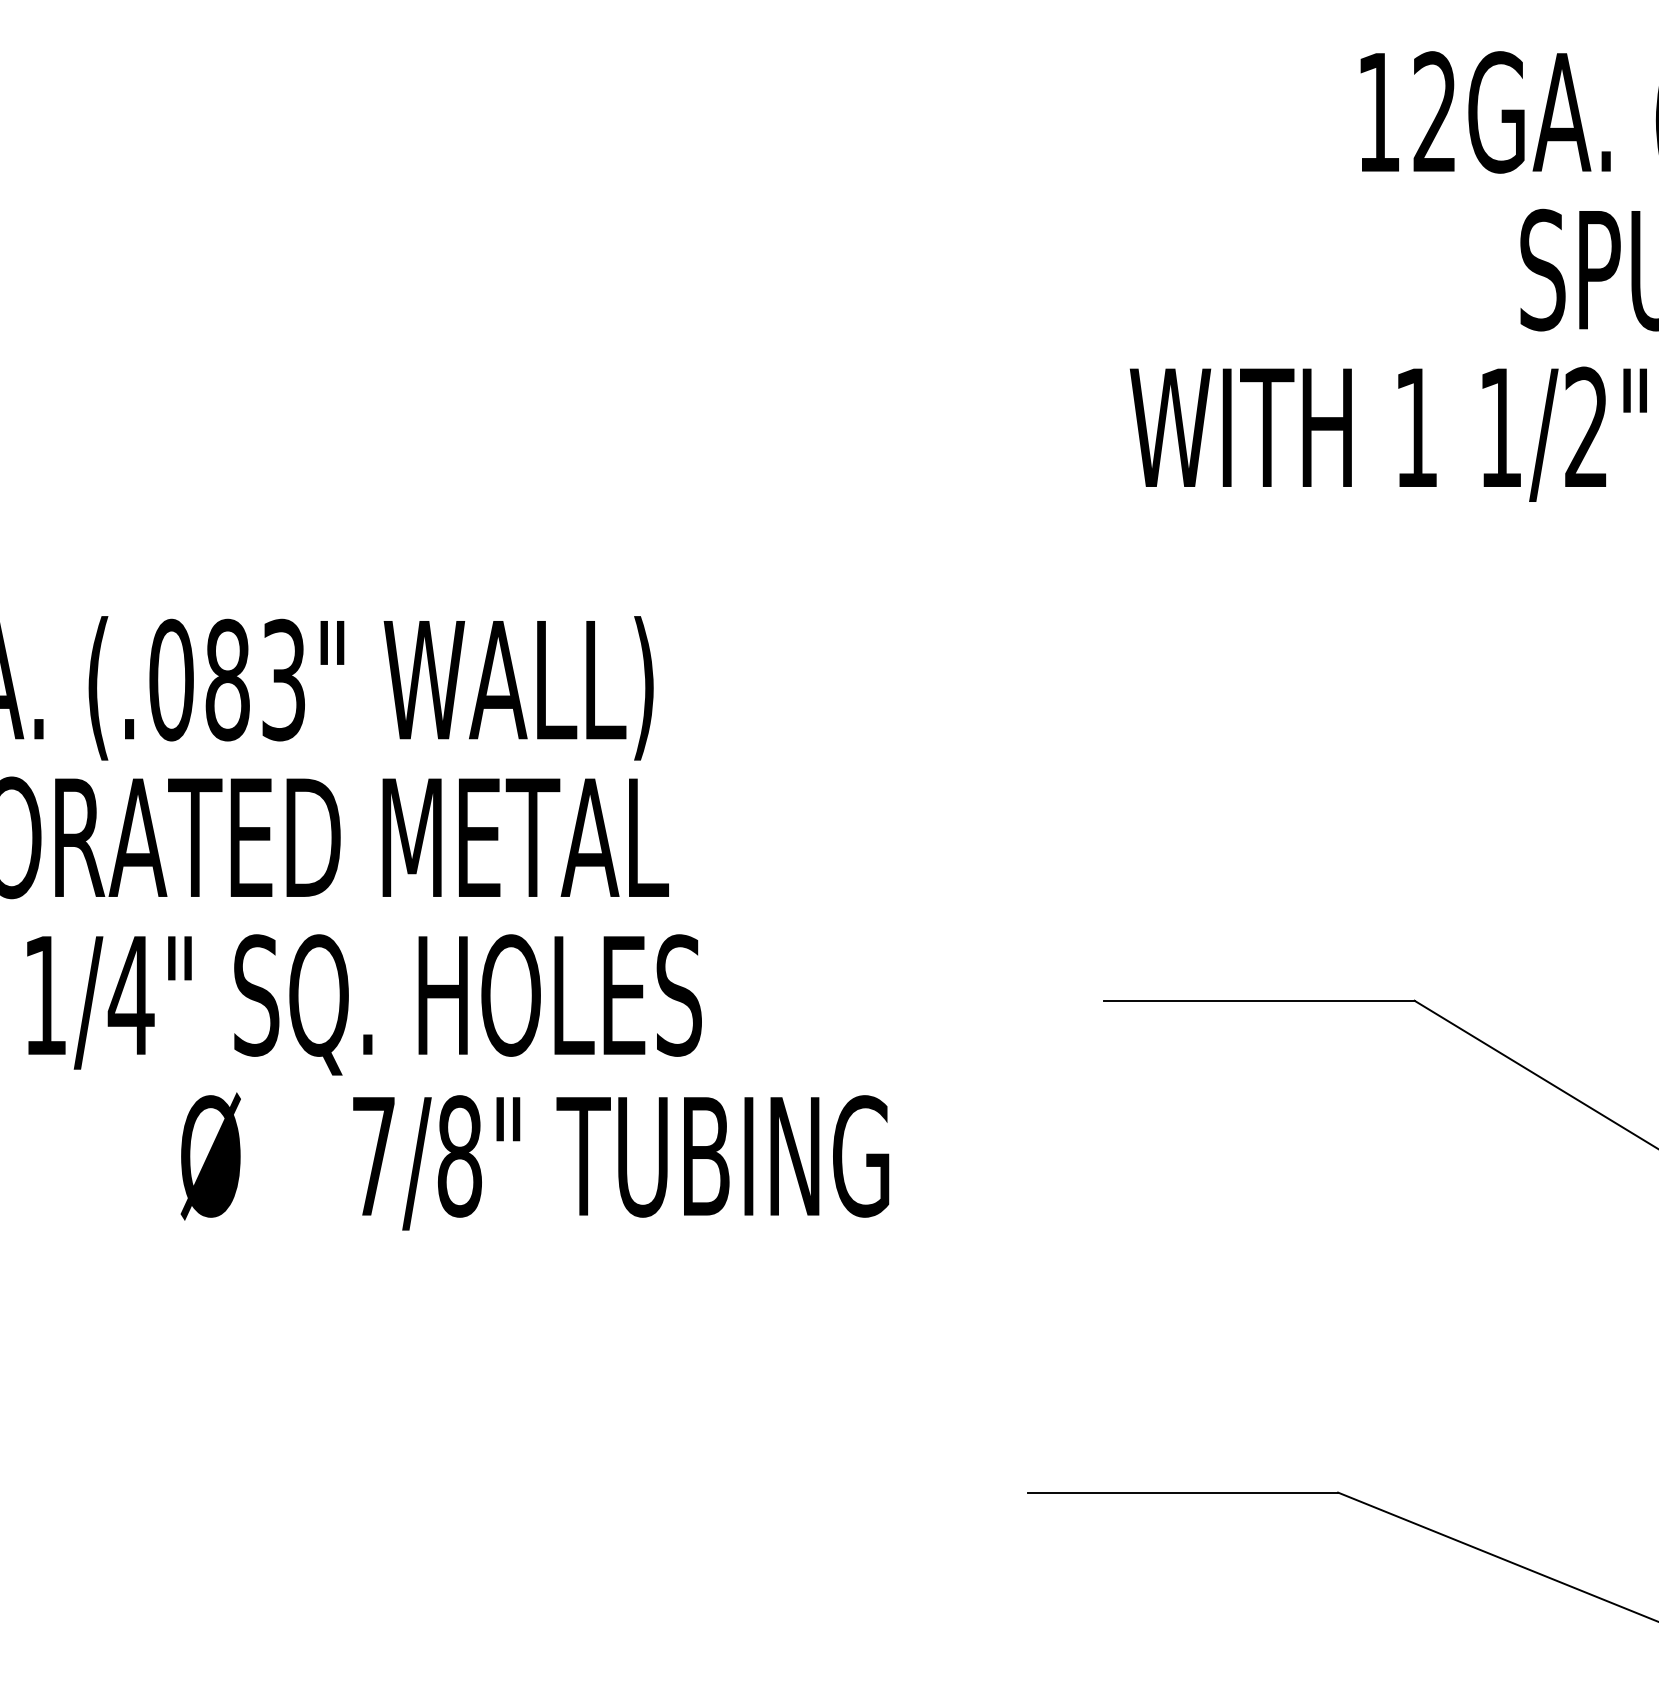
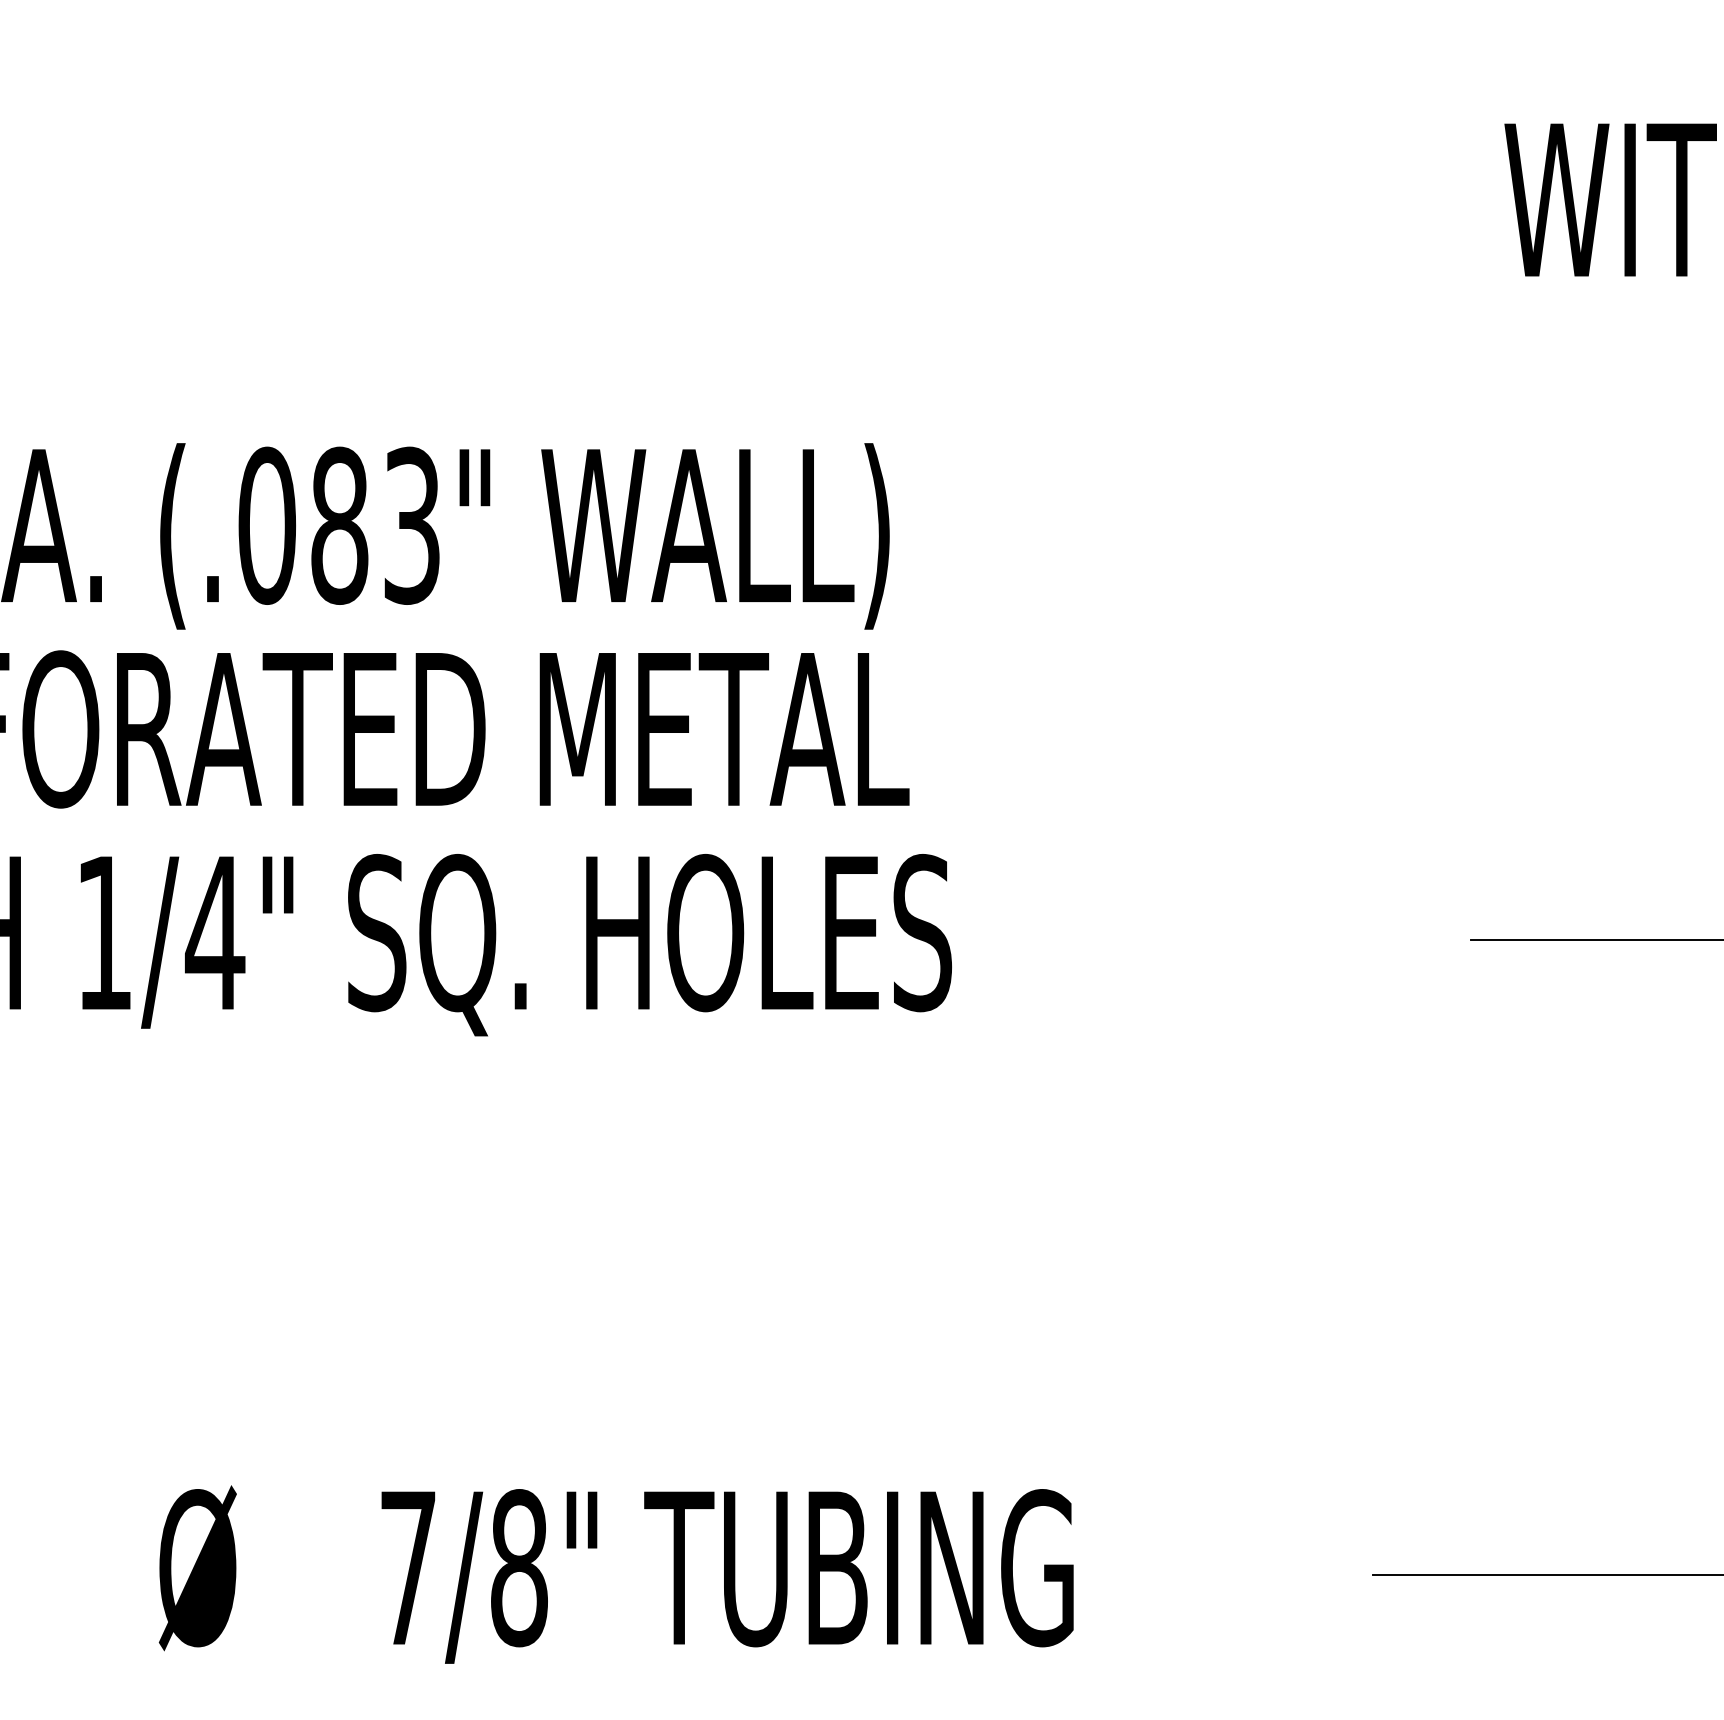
text: (534, 1161) -> (615, 1574), moved

